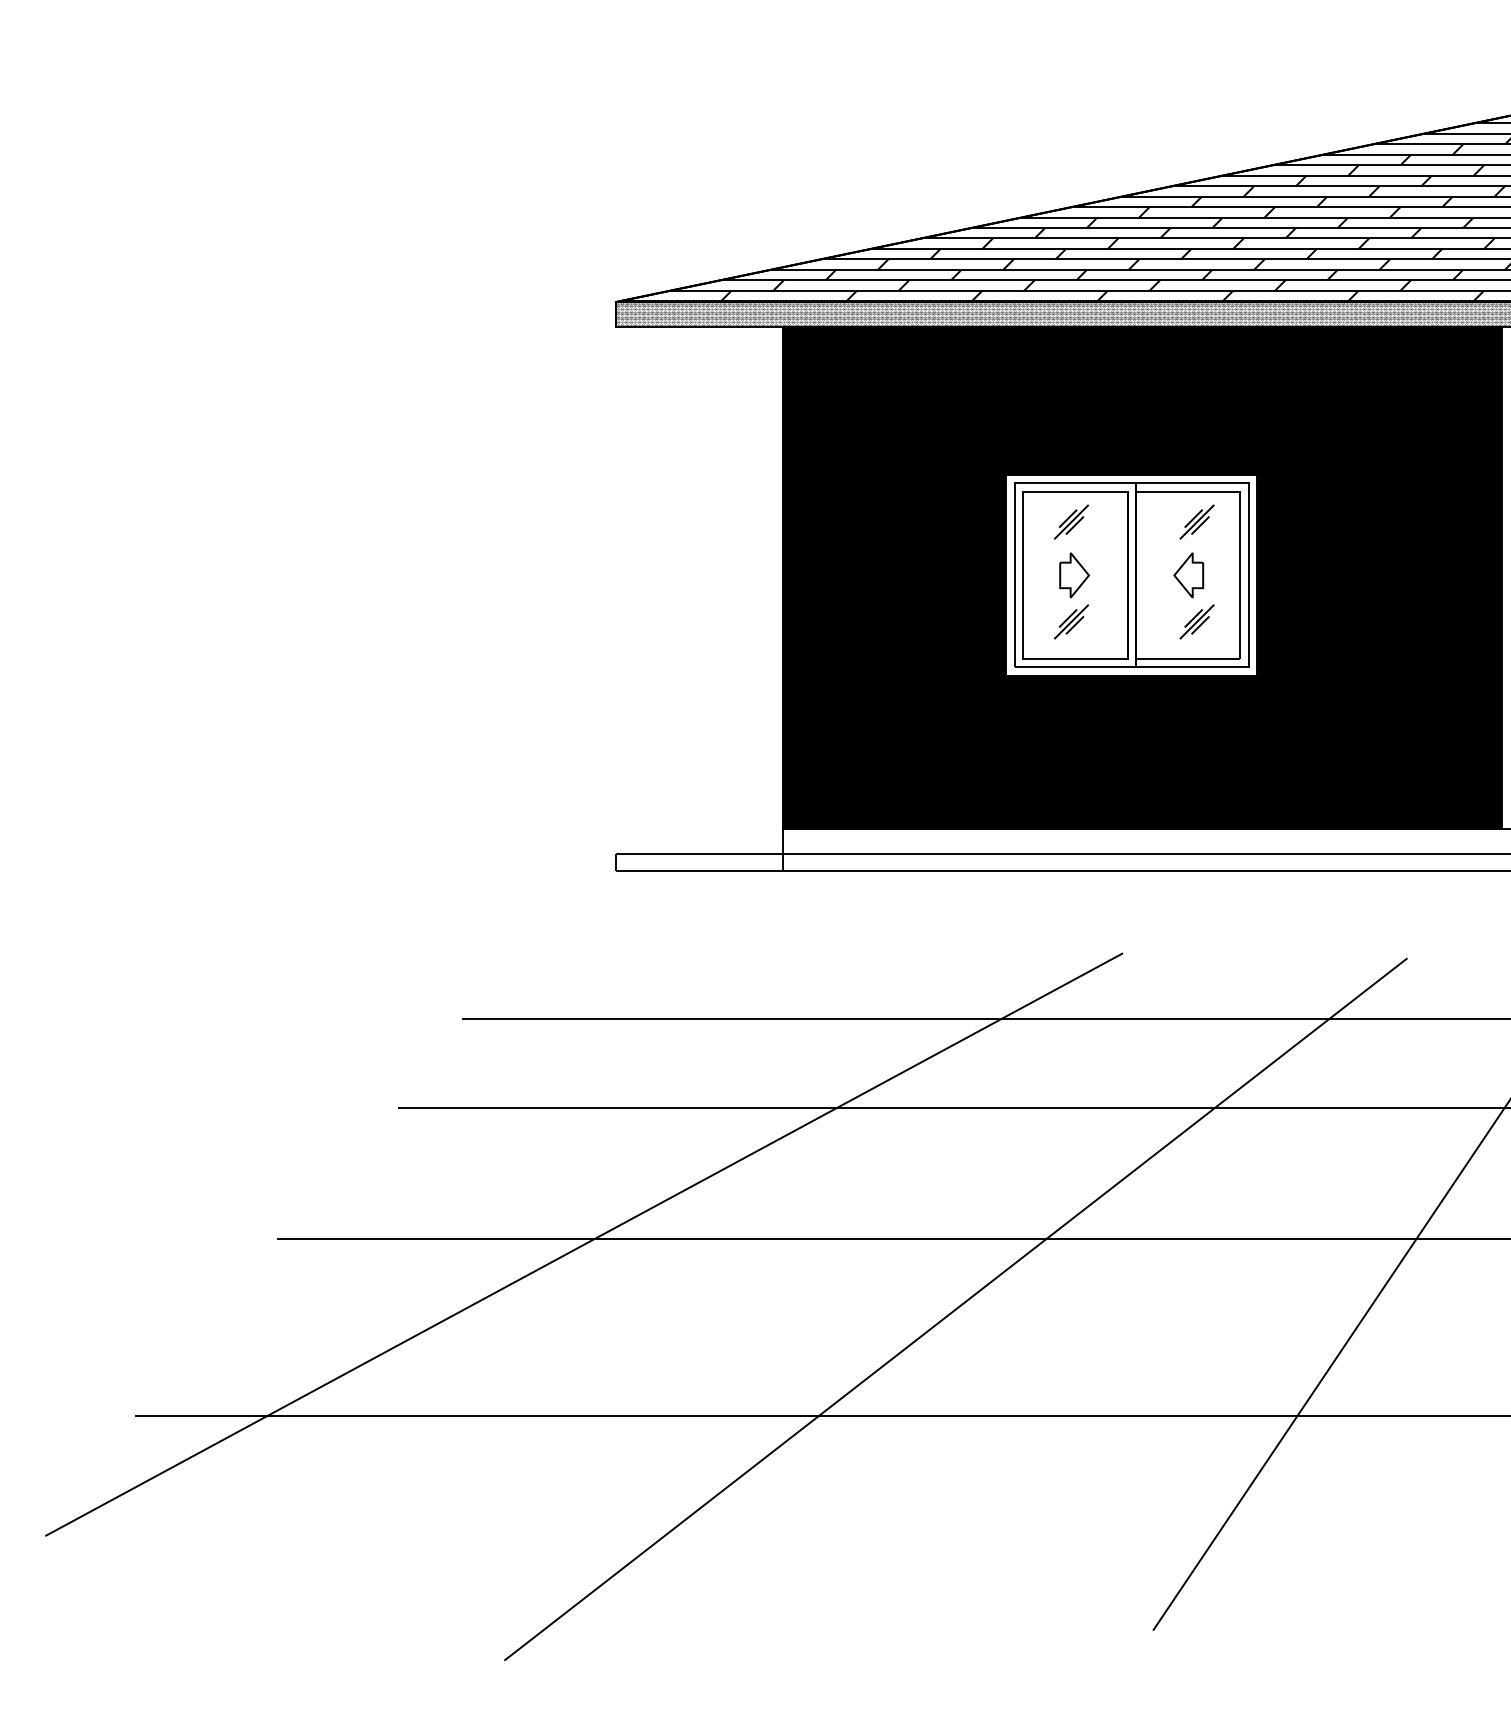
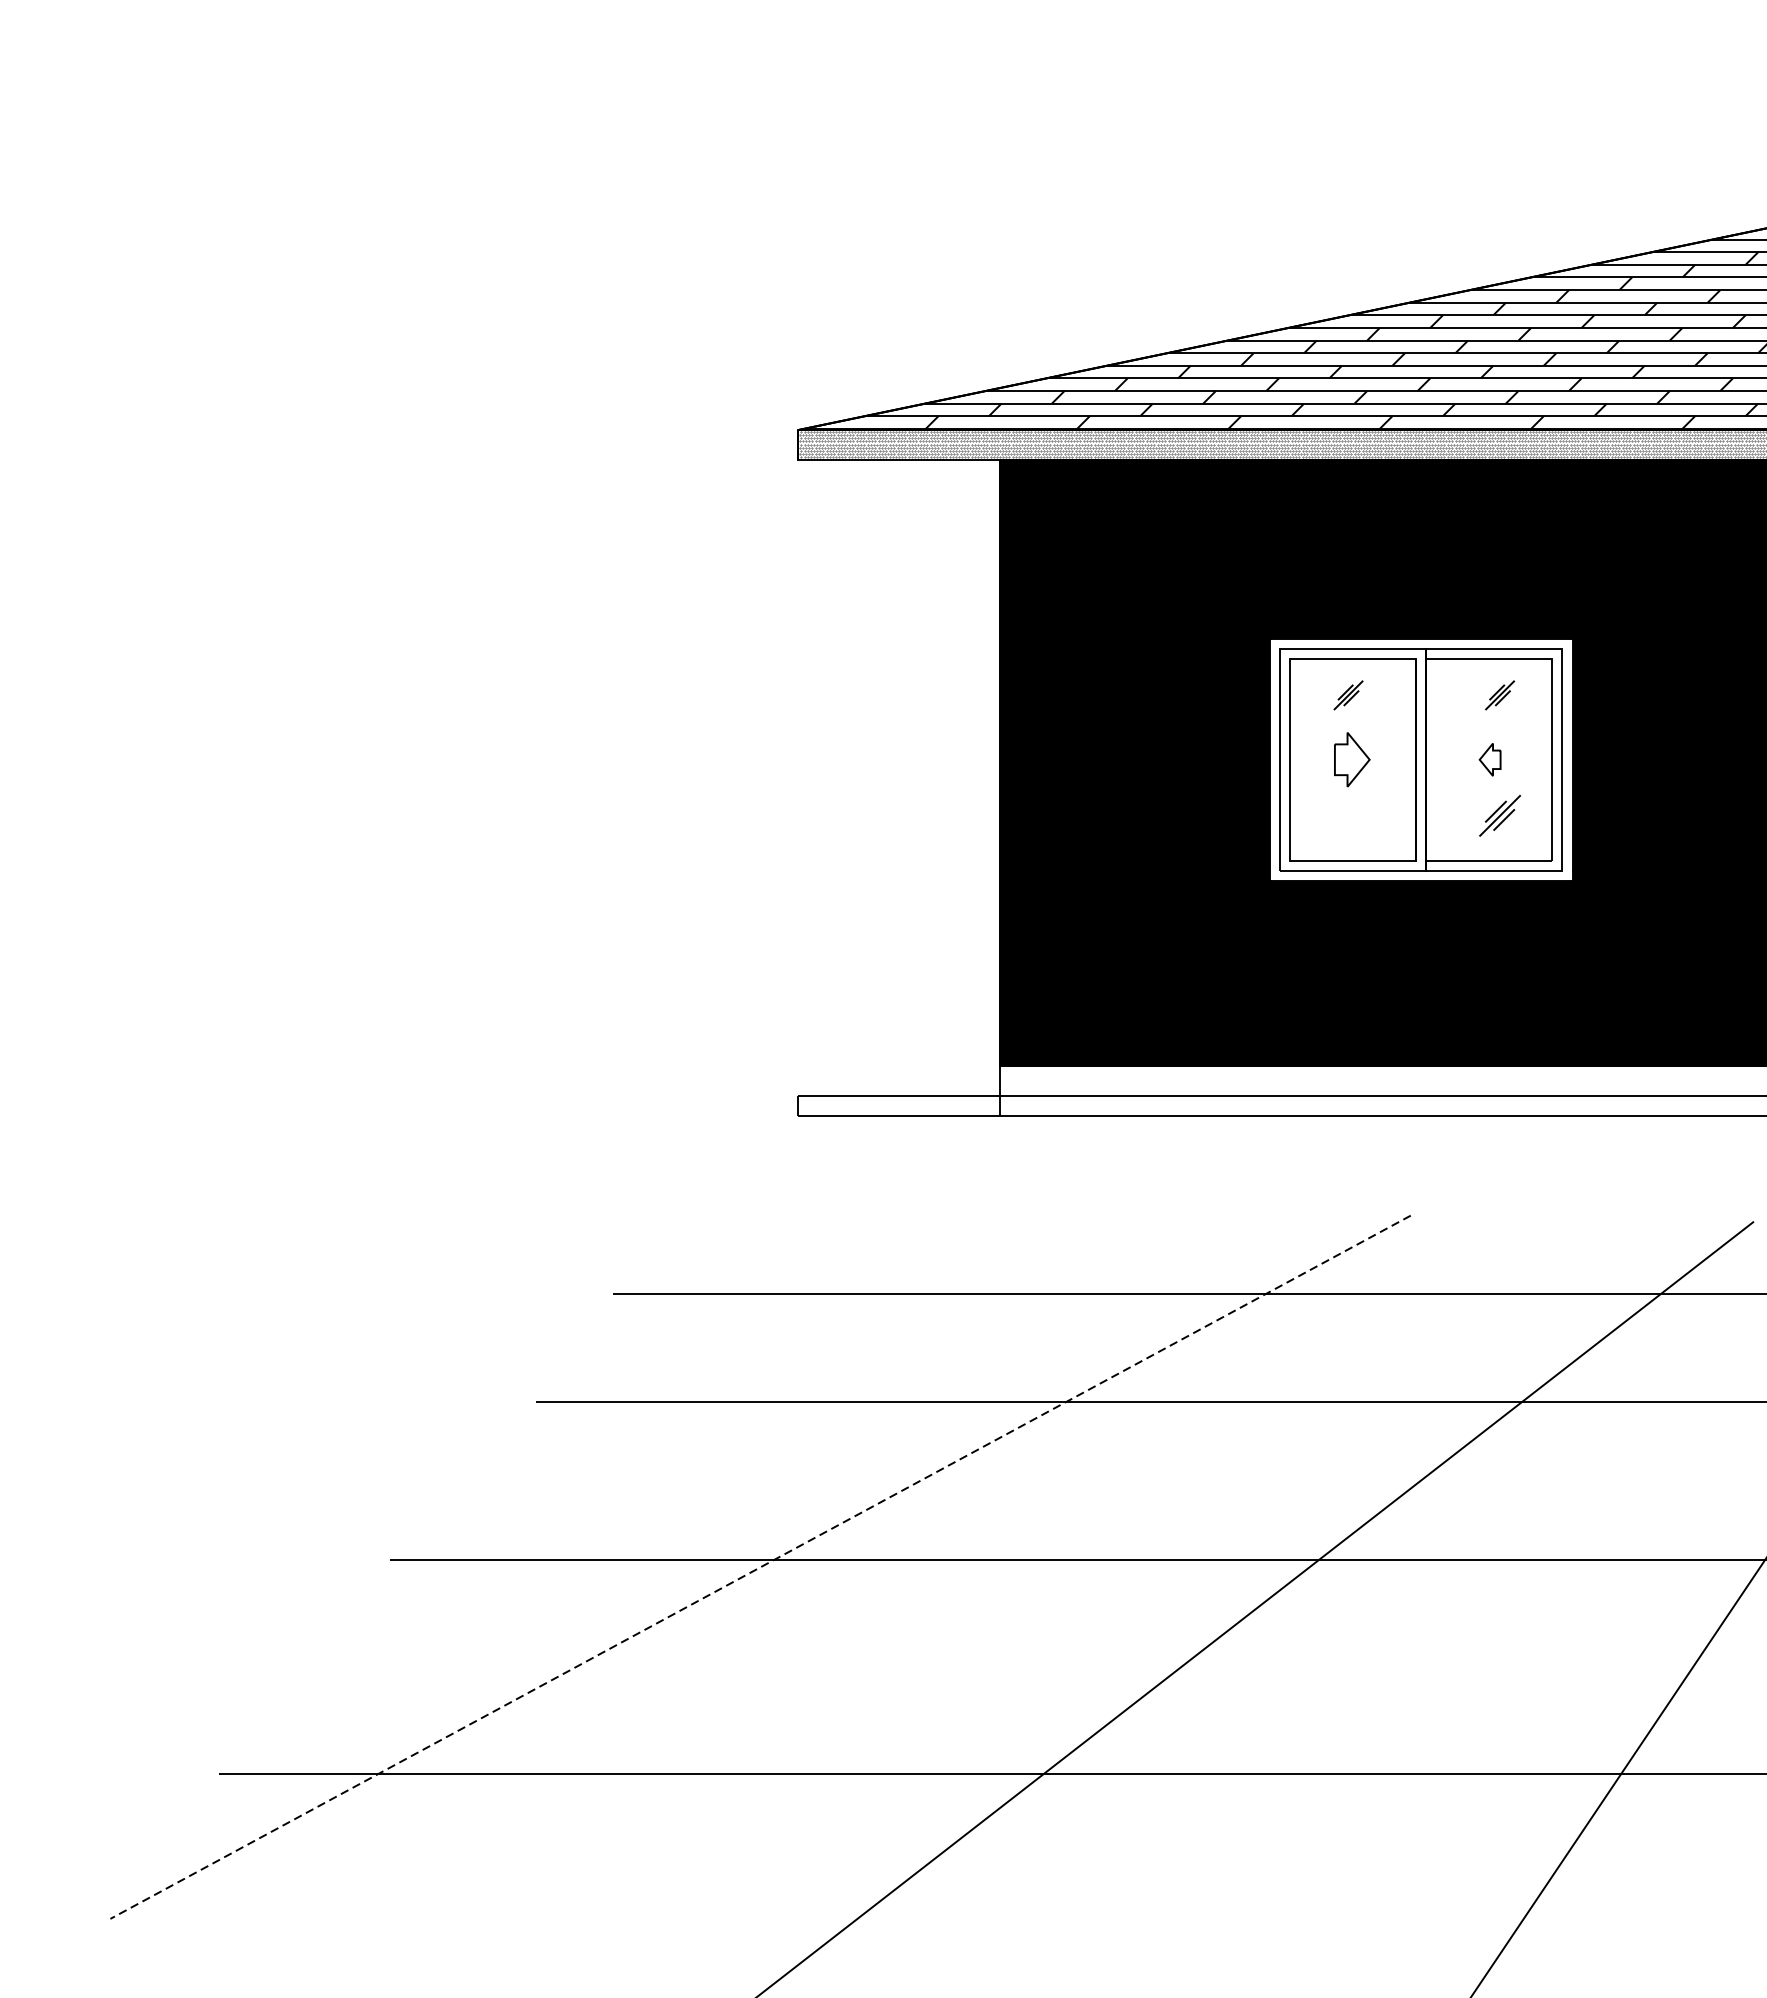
part: (1071, 521) -> (1348, 694), size x0.7
part: (1196, 521) -> (1499, 694), size x0.7
part: (1188, 575) -> (1489, 759), size x0.6
part: (1071, 621) -> (1348, 815), removed
line: (584, 1244) -> (760, 1567), solid -> dashed

